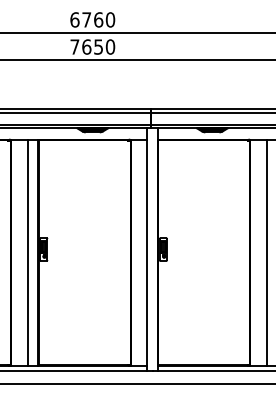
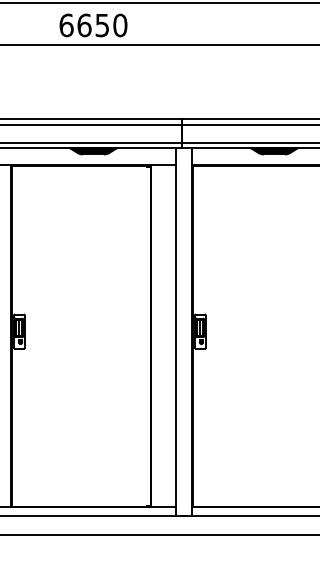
text: (74, 46) -> (65, 24), 7650 -> 6650

